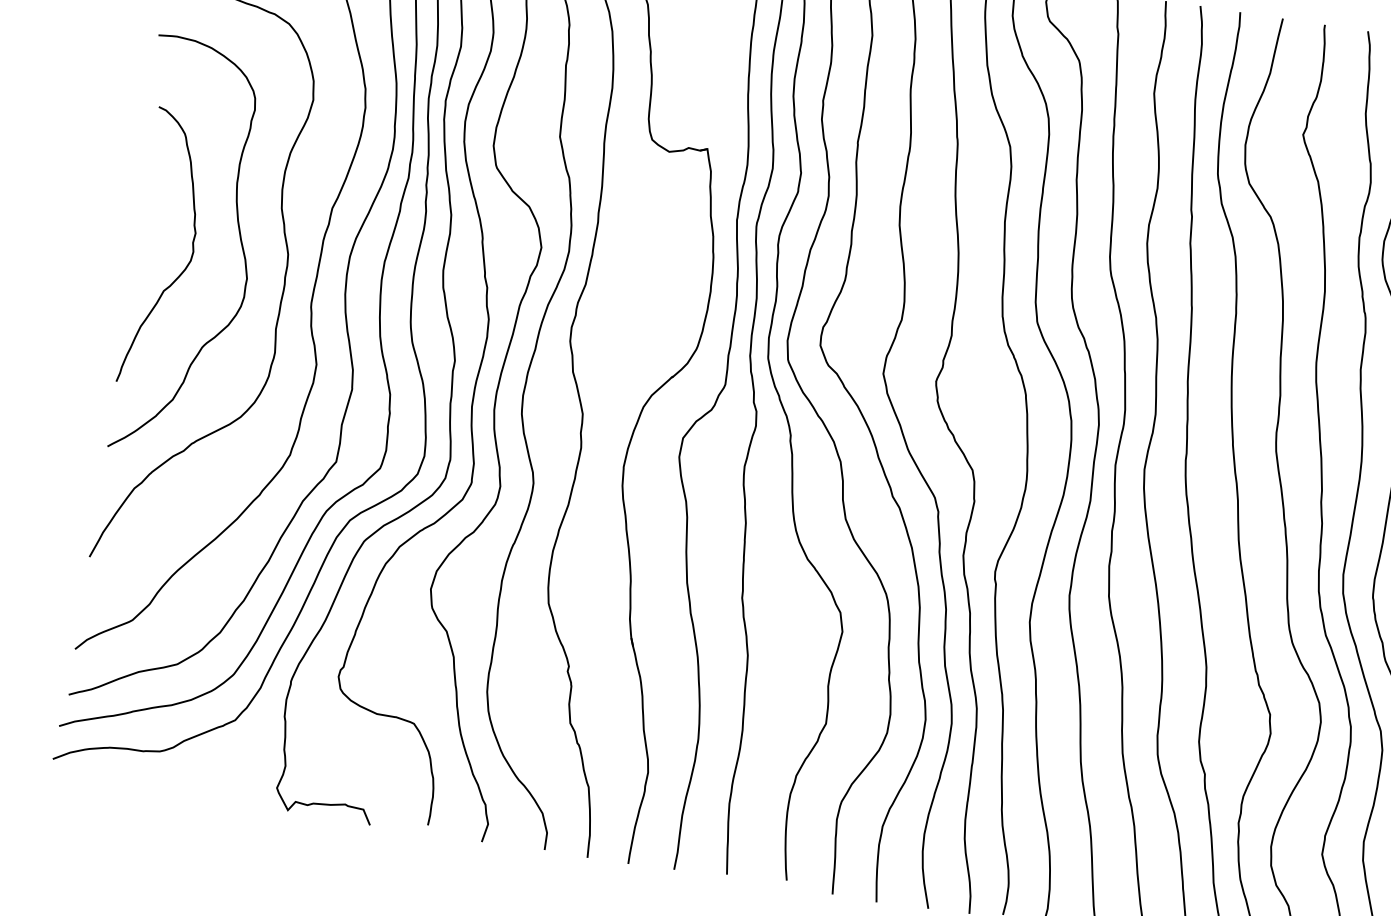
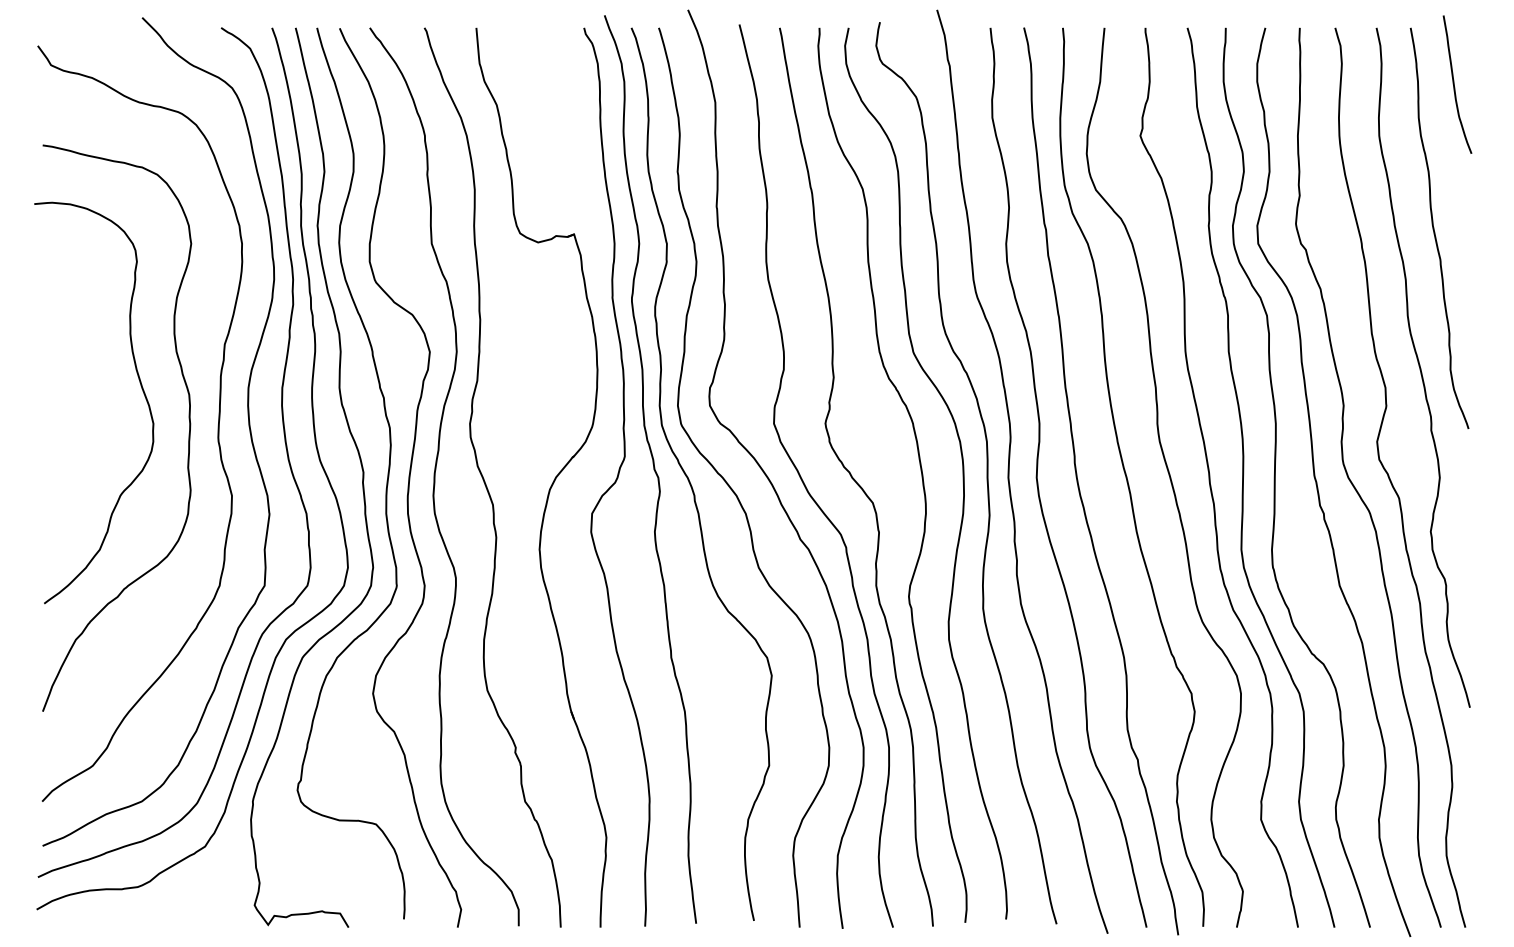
curve: (192, 247) -> (96, 401), removed

